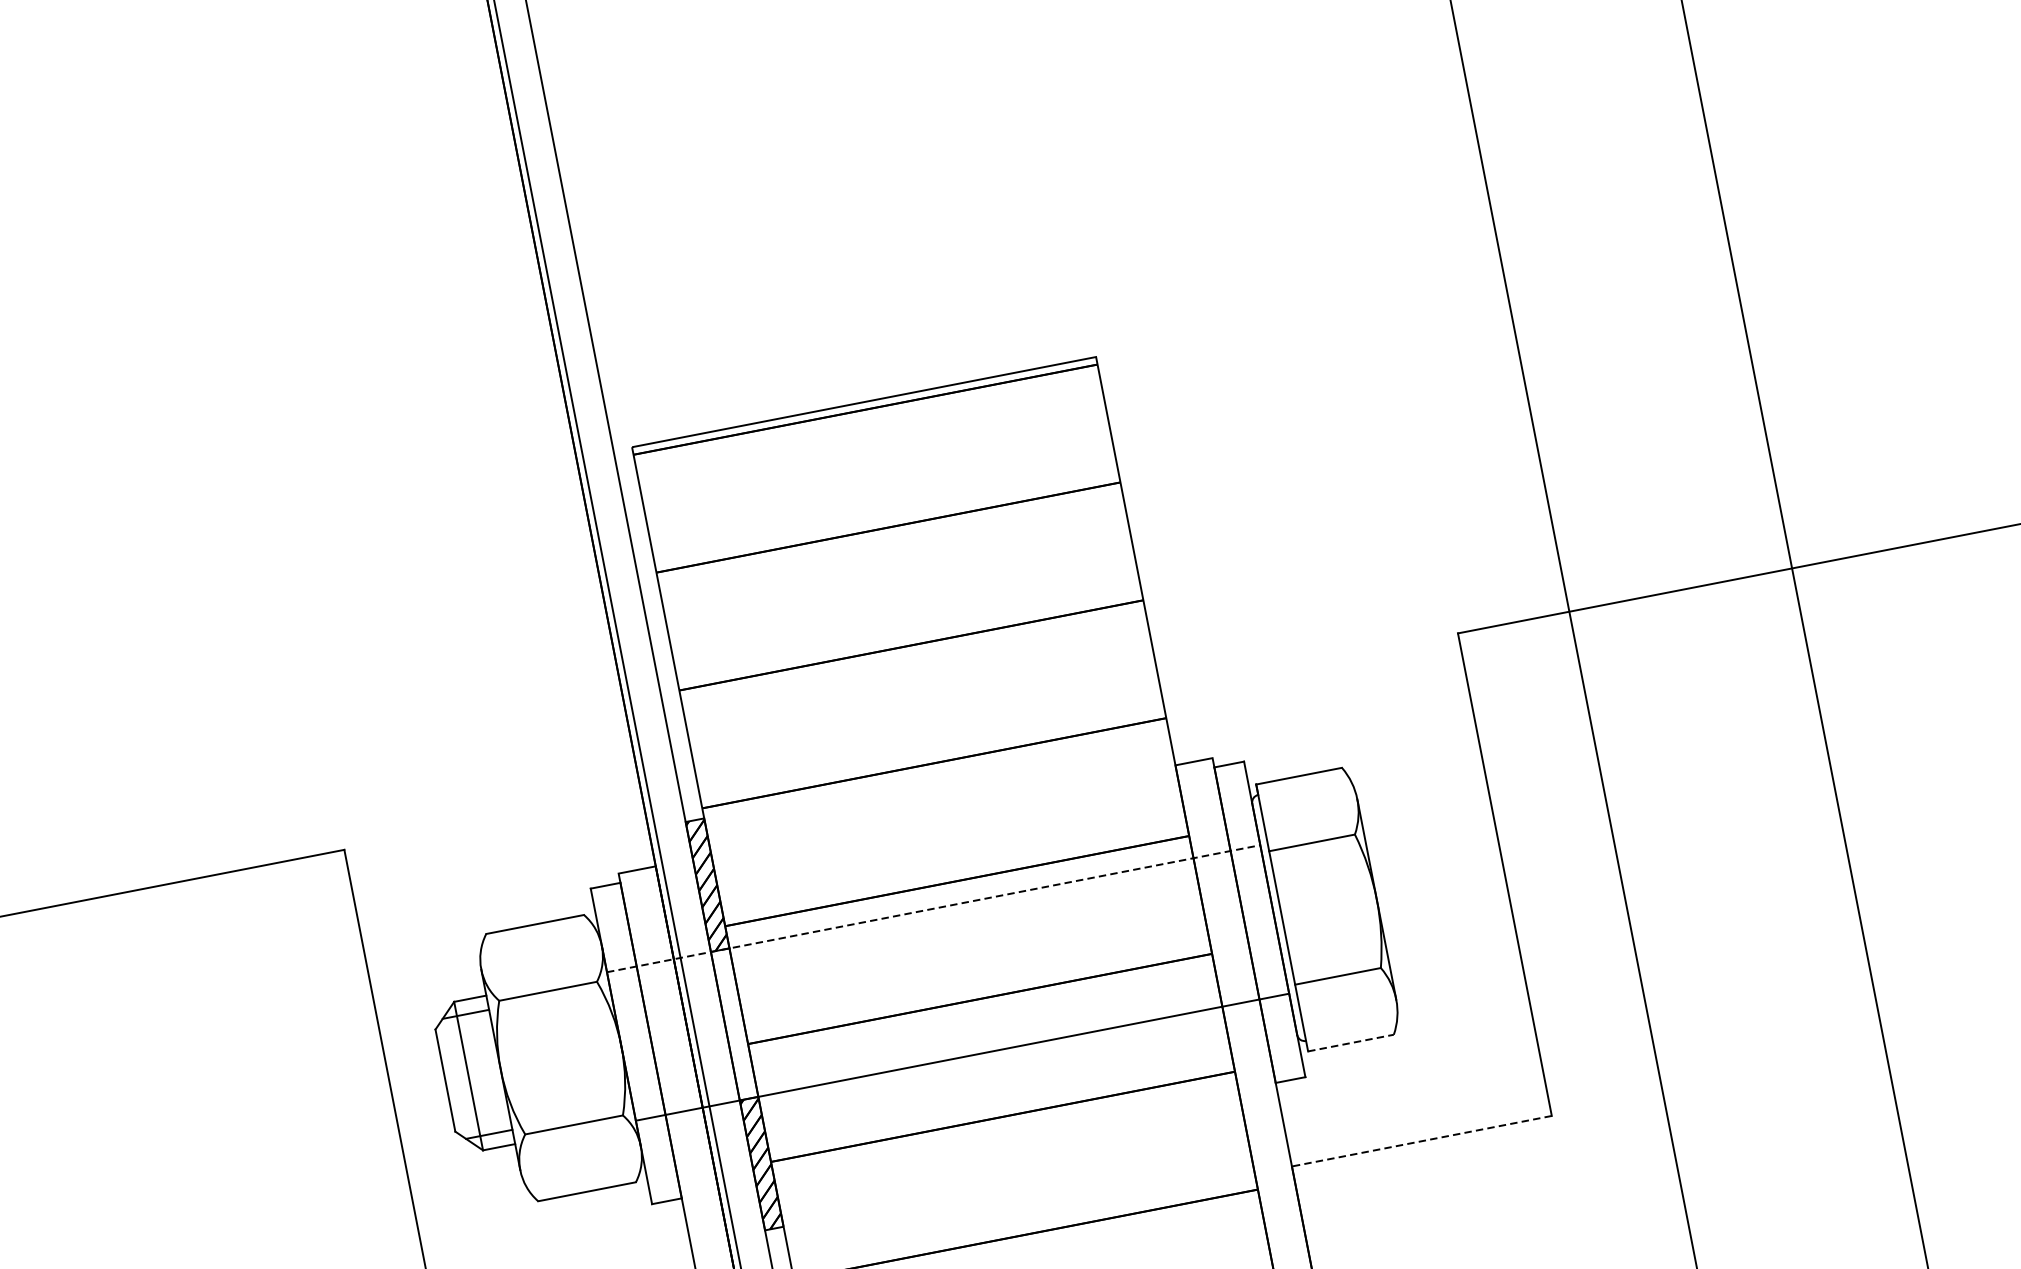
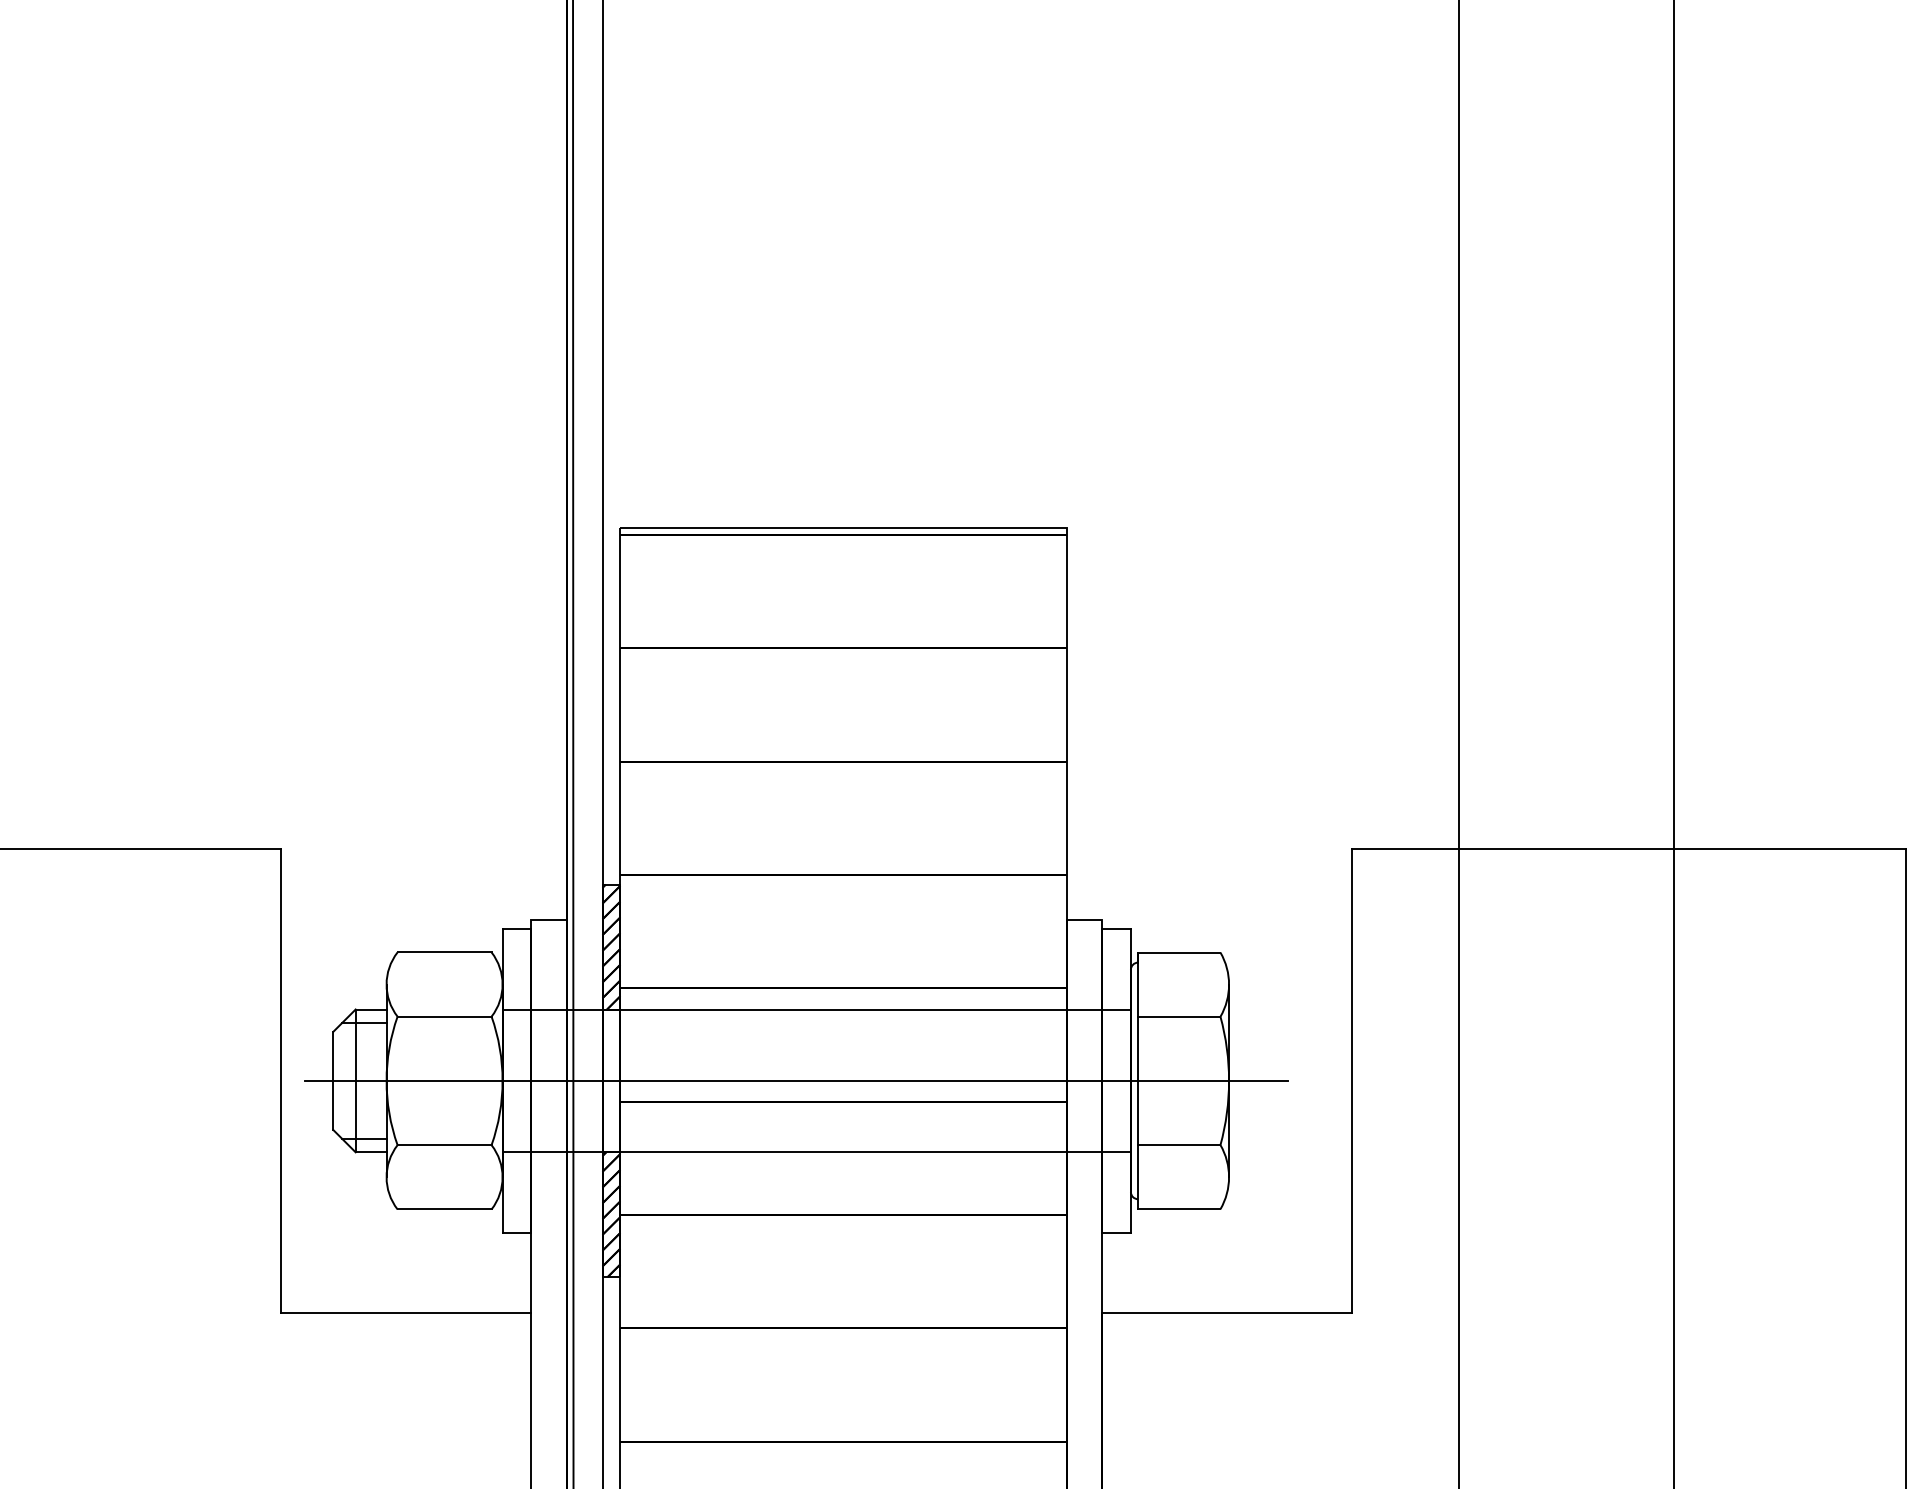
line: (934, 908) -> (817, 1009), dashed -> solid
line: (926, 986) -> (796, 1080), added
line: (1351, 1043) -> (1179, 1209), dashed -> solid
line: (1422, 1140) -> (1227, 1312), dashed -> solid

